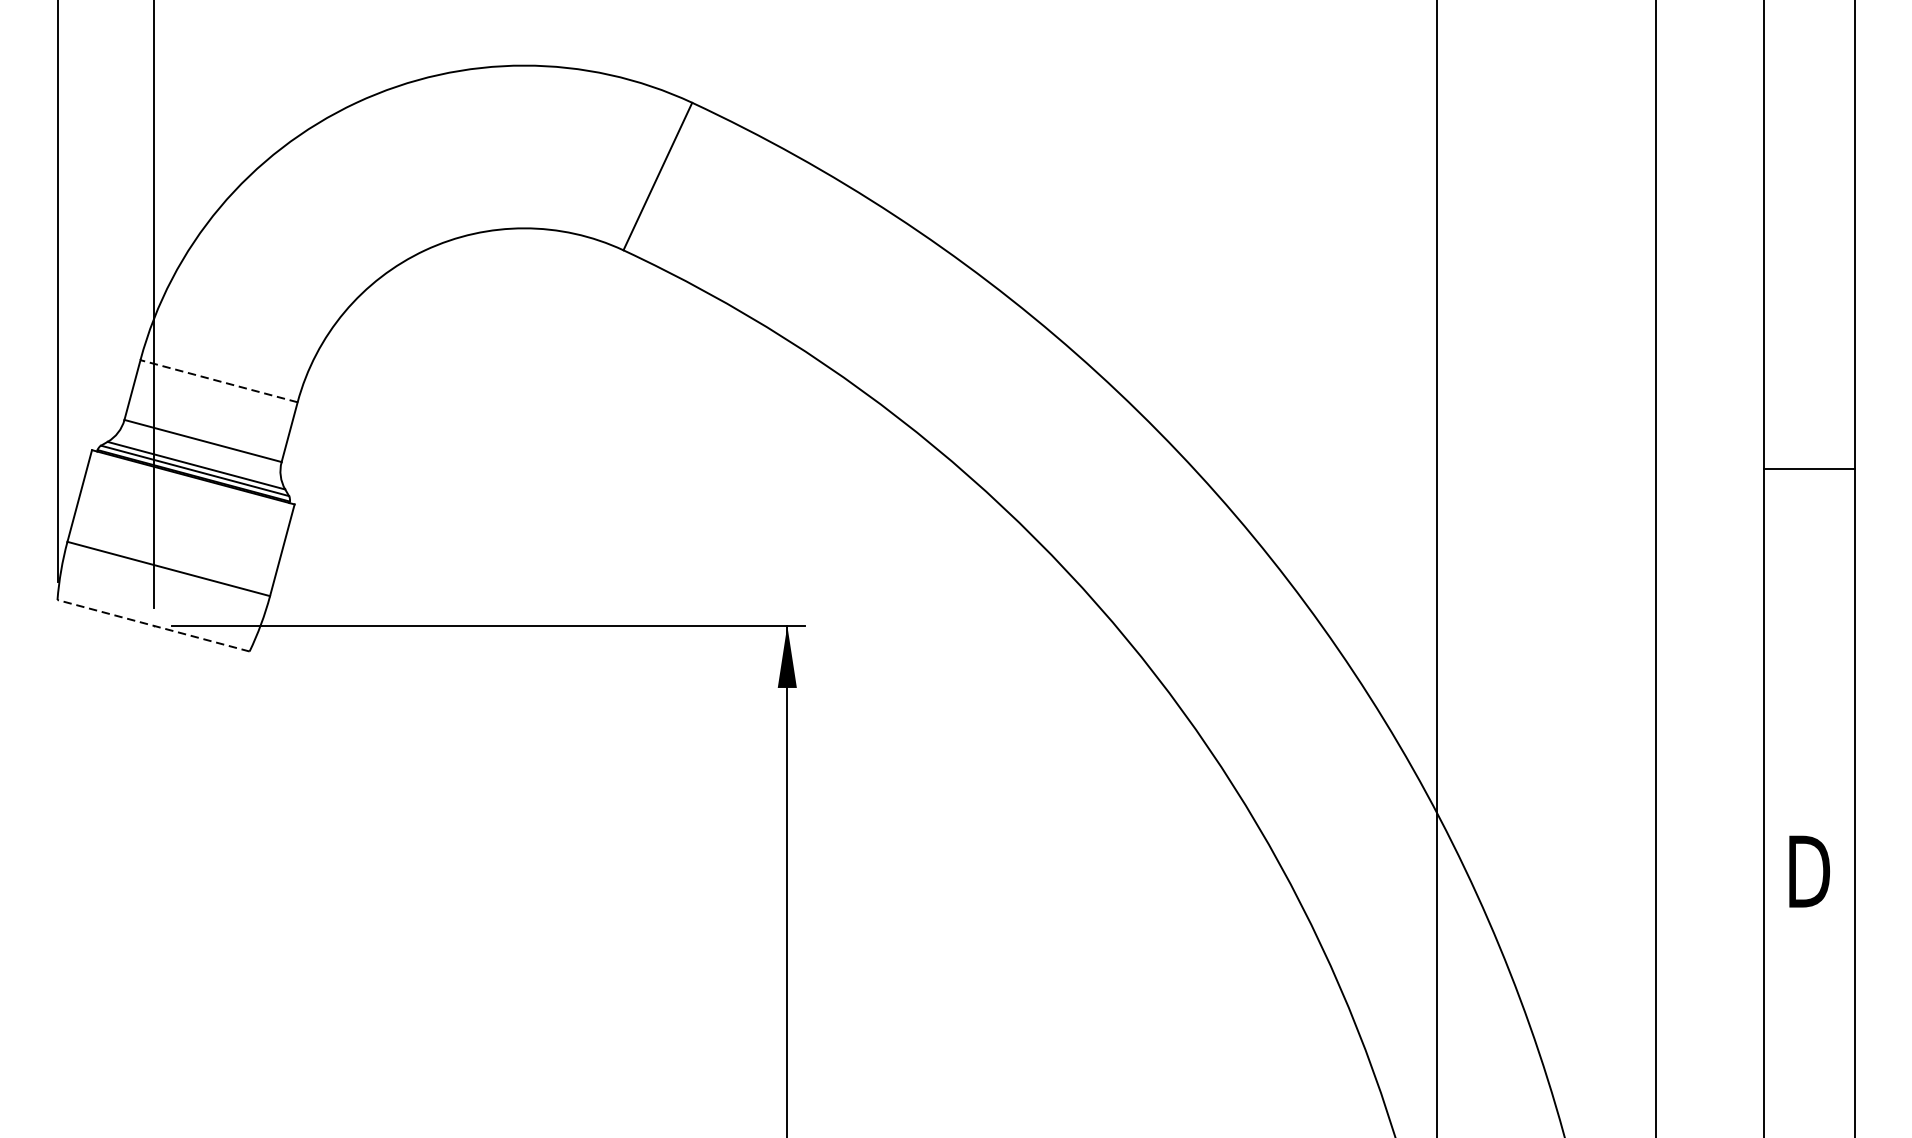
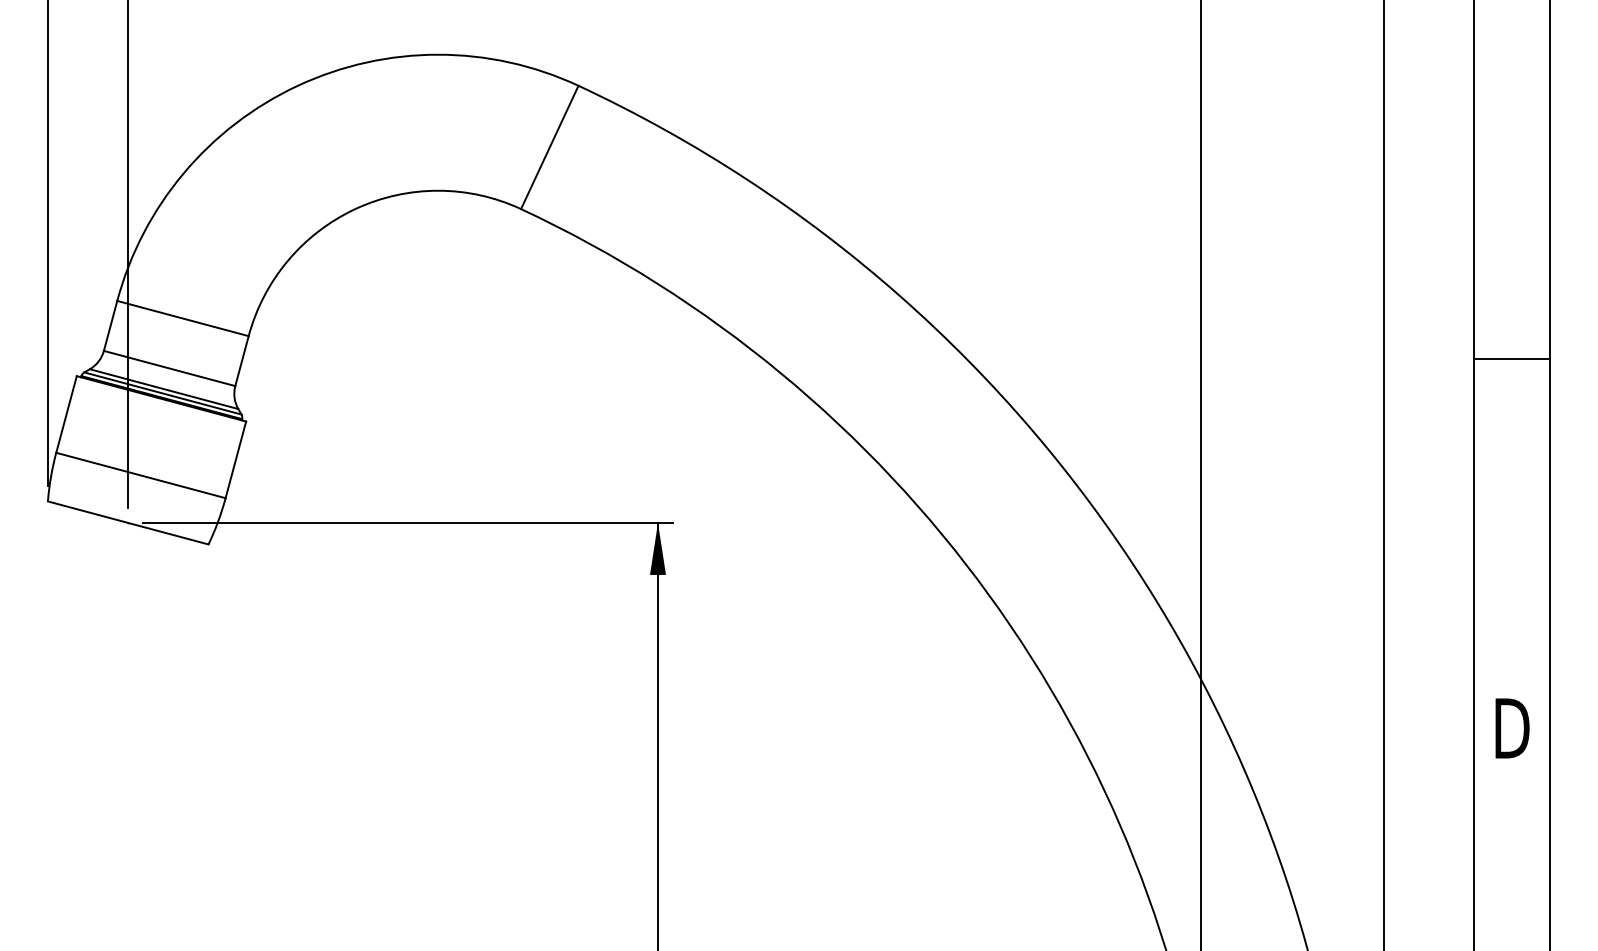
line: (218, 381) -> (182, 318), dashed -> solid
line: (1809, 469) -> (1512, 359), moved
line: (152, 625) -> (127, 522), dashed -> solid

